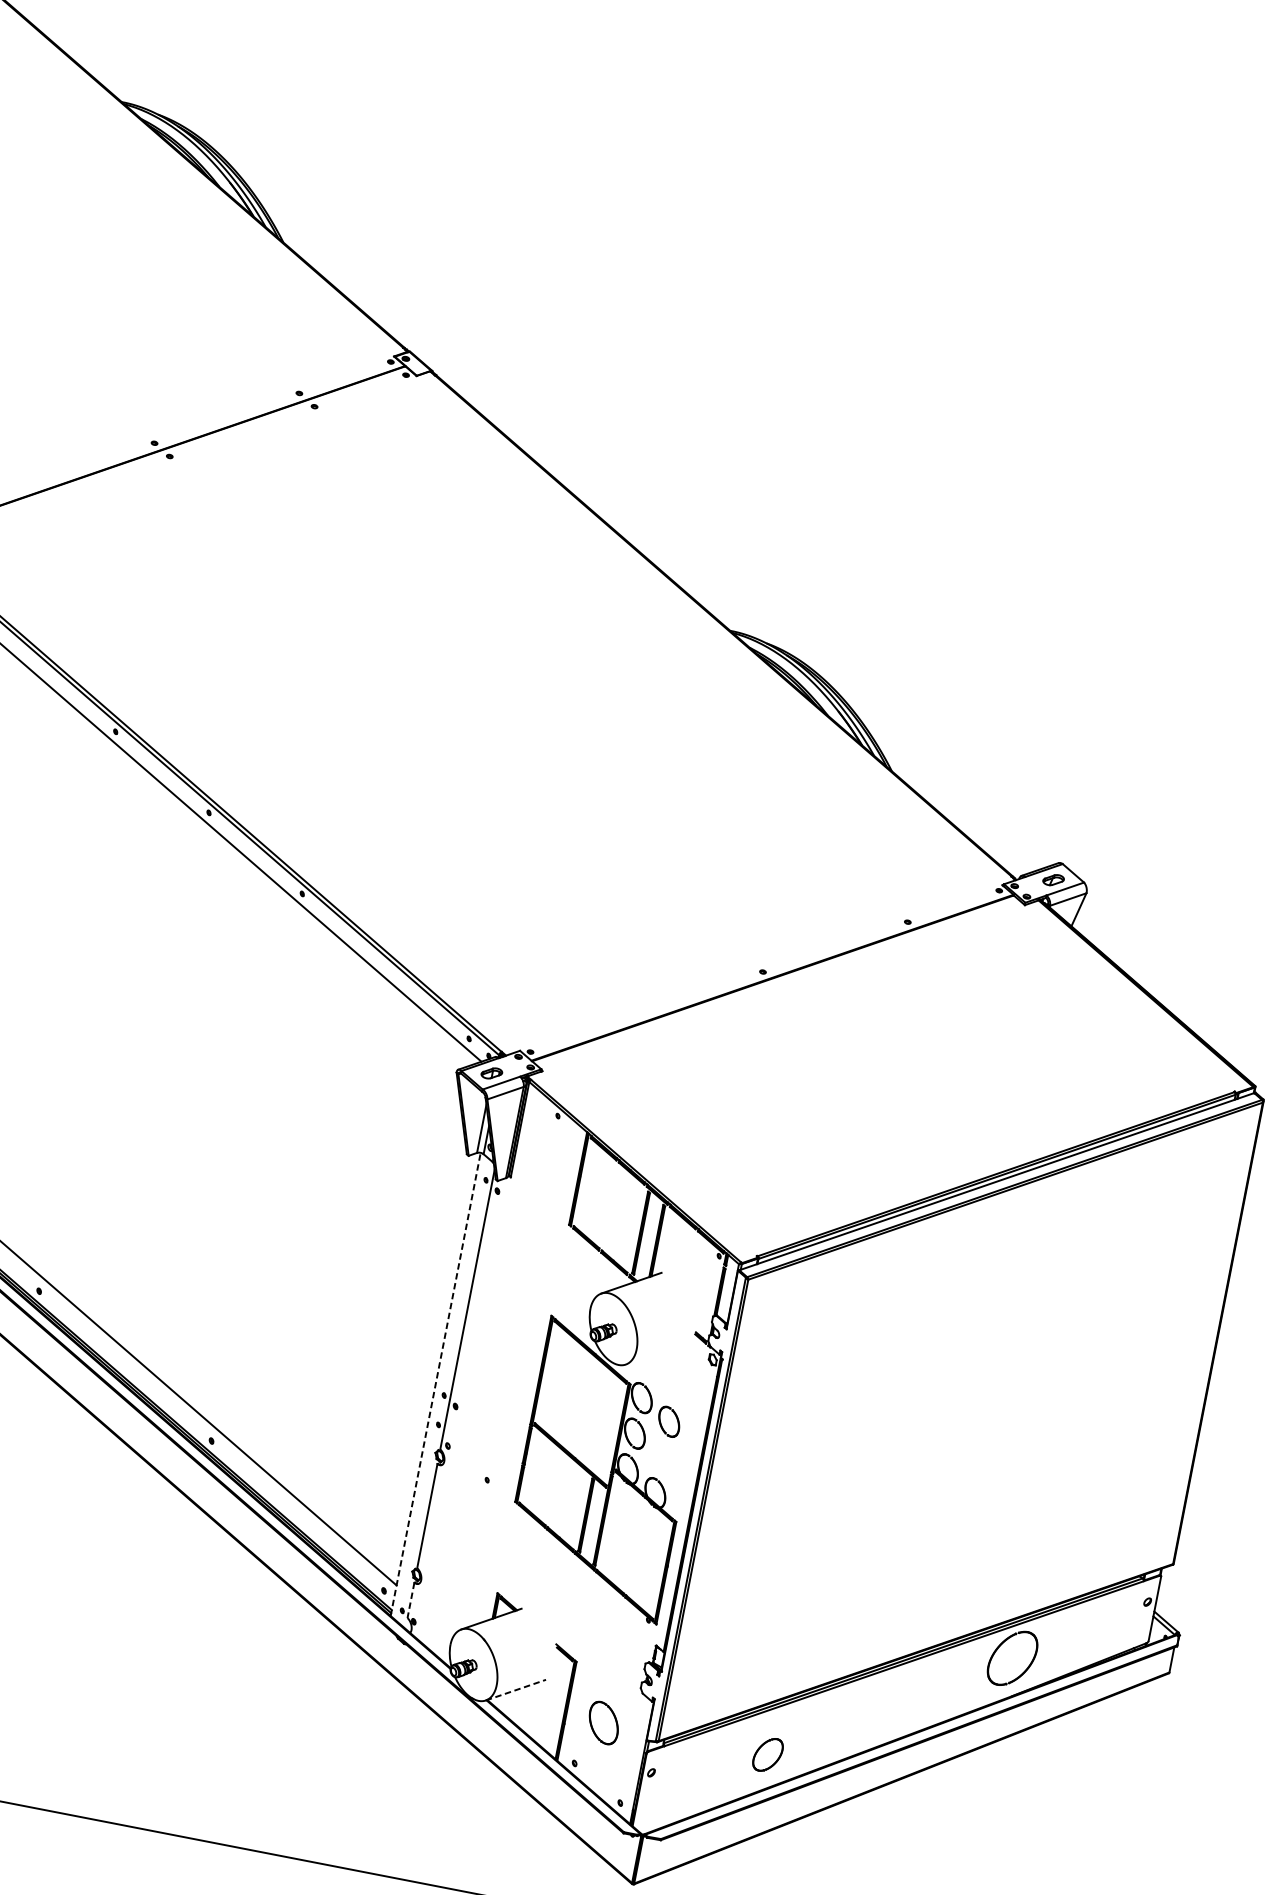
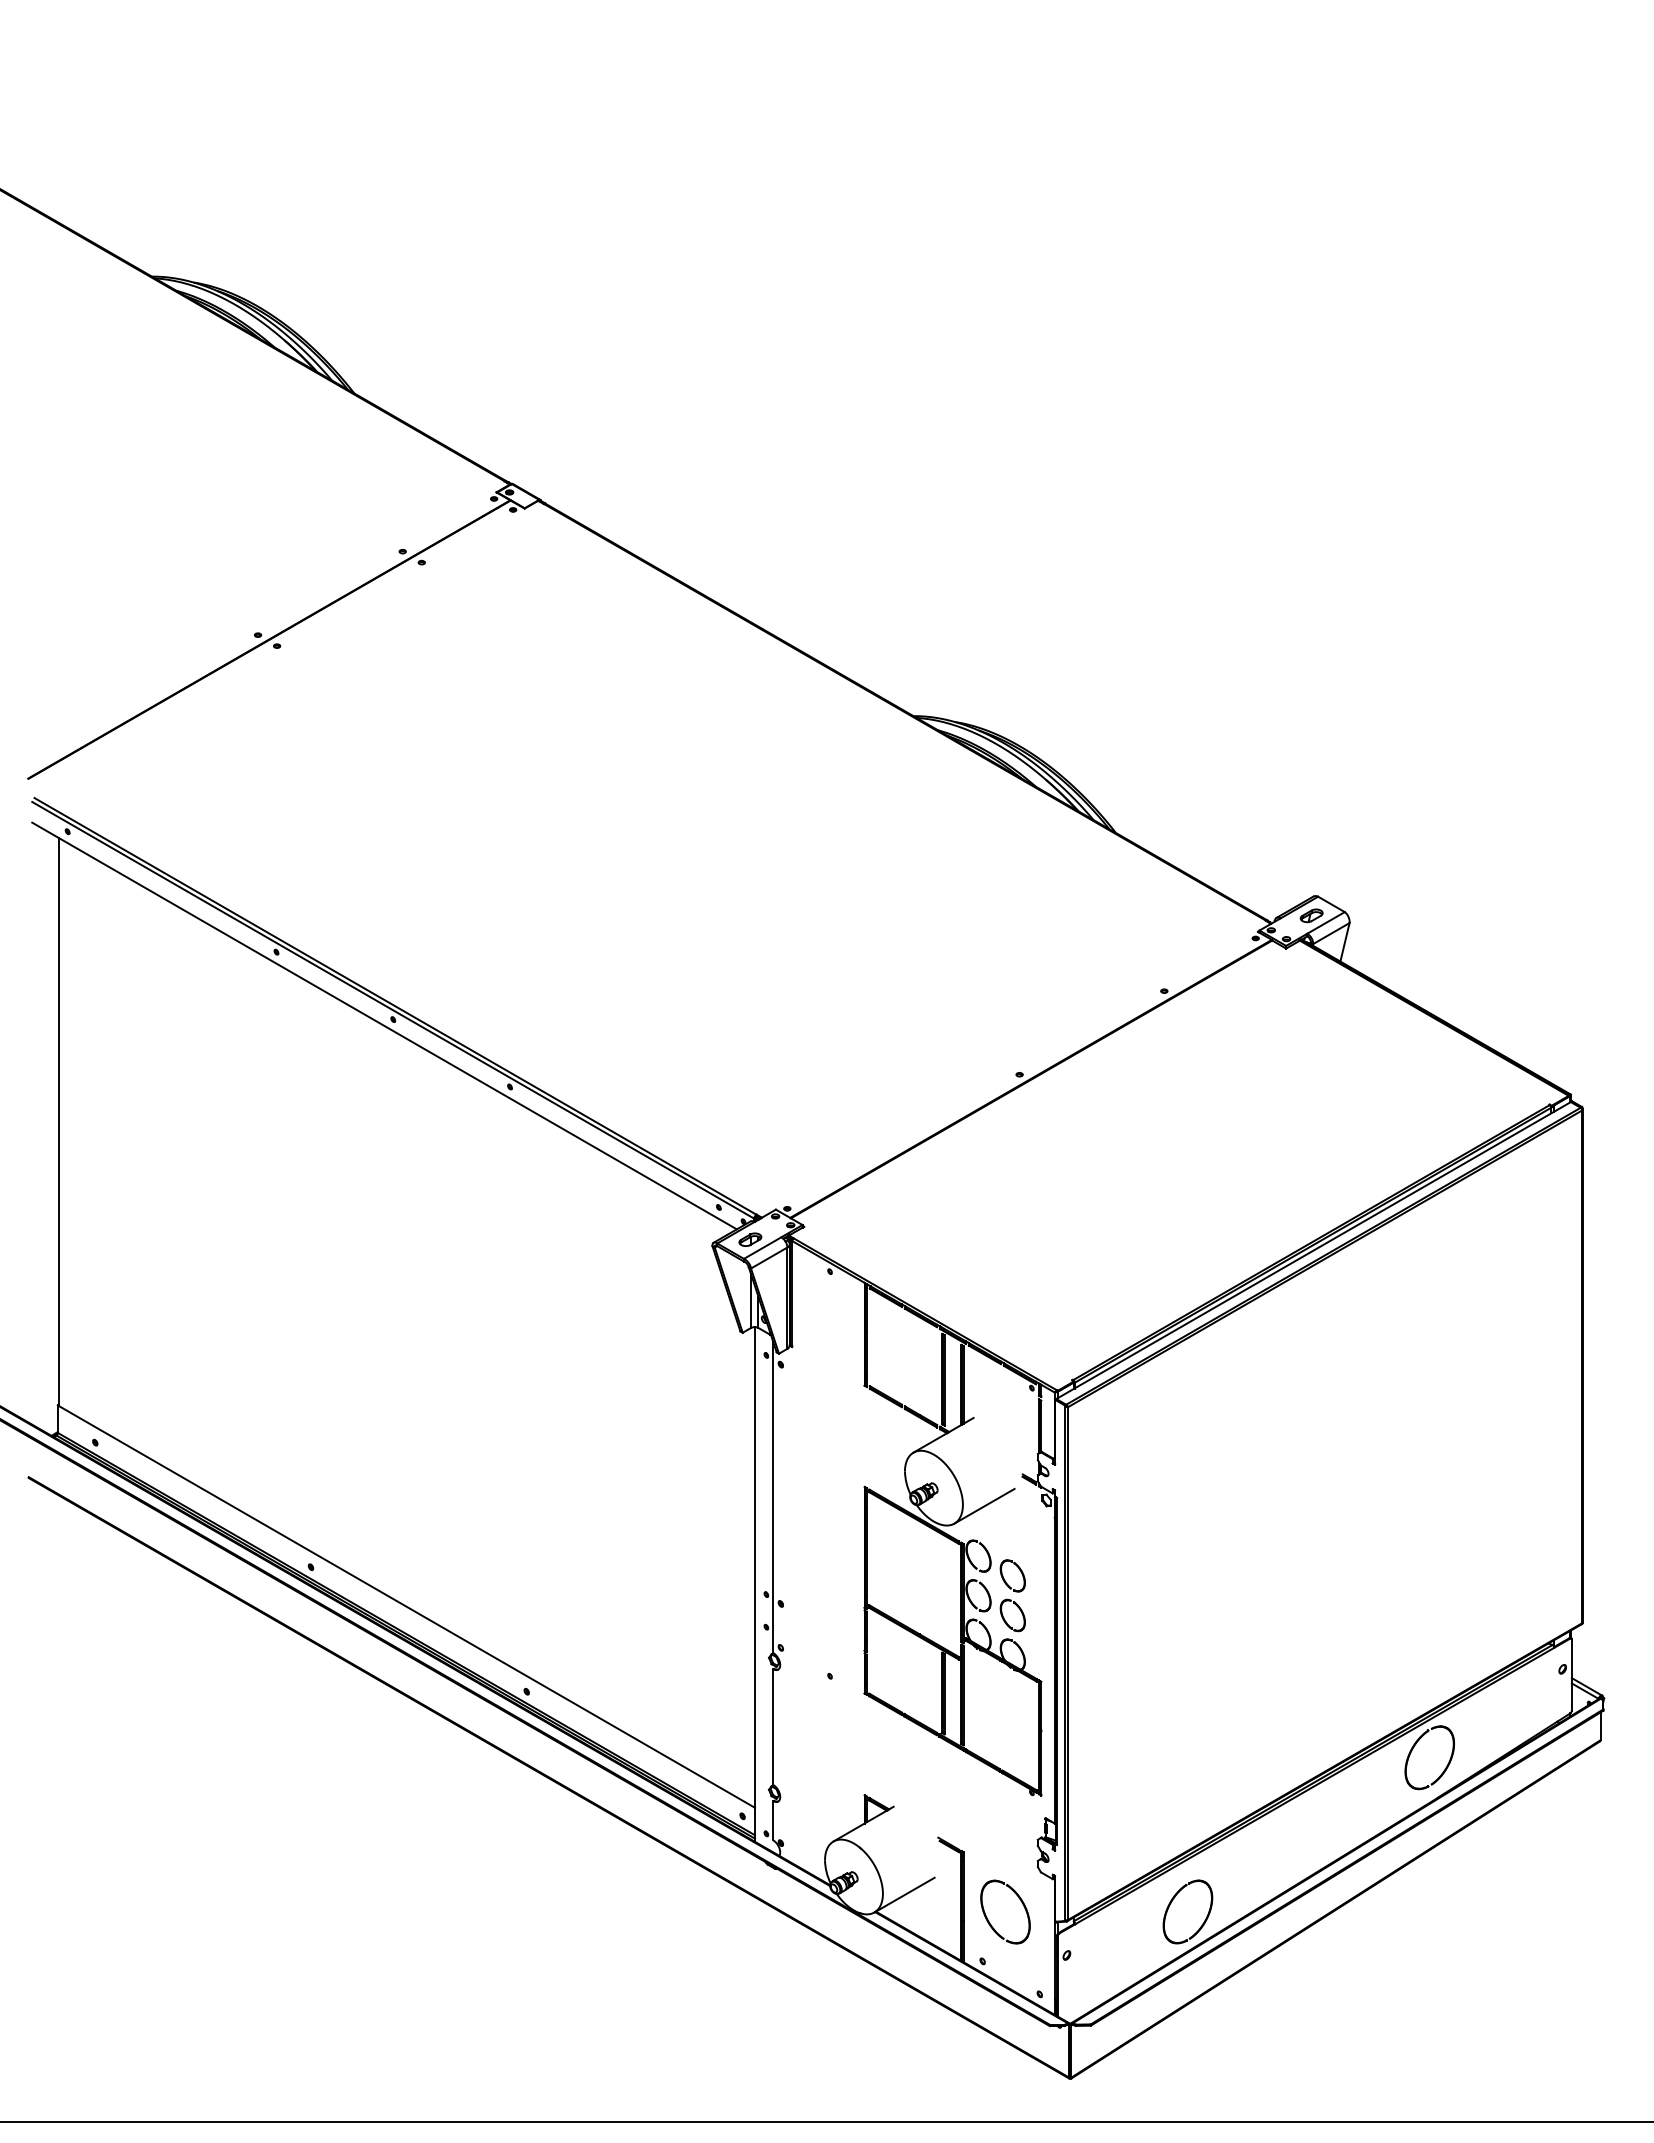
line: (656, 1353) -> (984, 1505), added
line: (435, 1383) -> (754, 1583), dashed -> solid
part: (654, 1459) -> (1005, 1619), added
line: (411, 1600) -> (773, 1820), dashed -> solid
line: (515, 1690) -> (904, 1895), dashed -> solid
part: (603, 1722) -> (1005, 1911), size x1.43
part: (767, 1754) -> (1187, 1911), size x1.67

